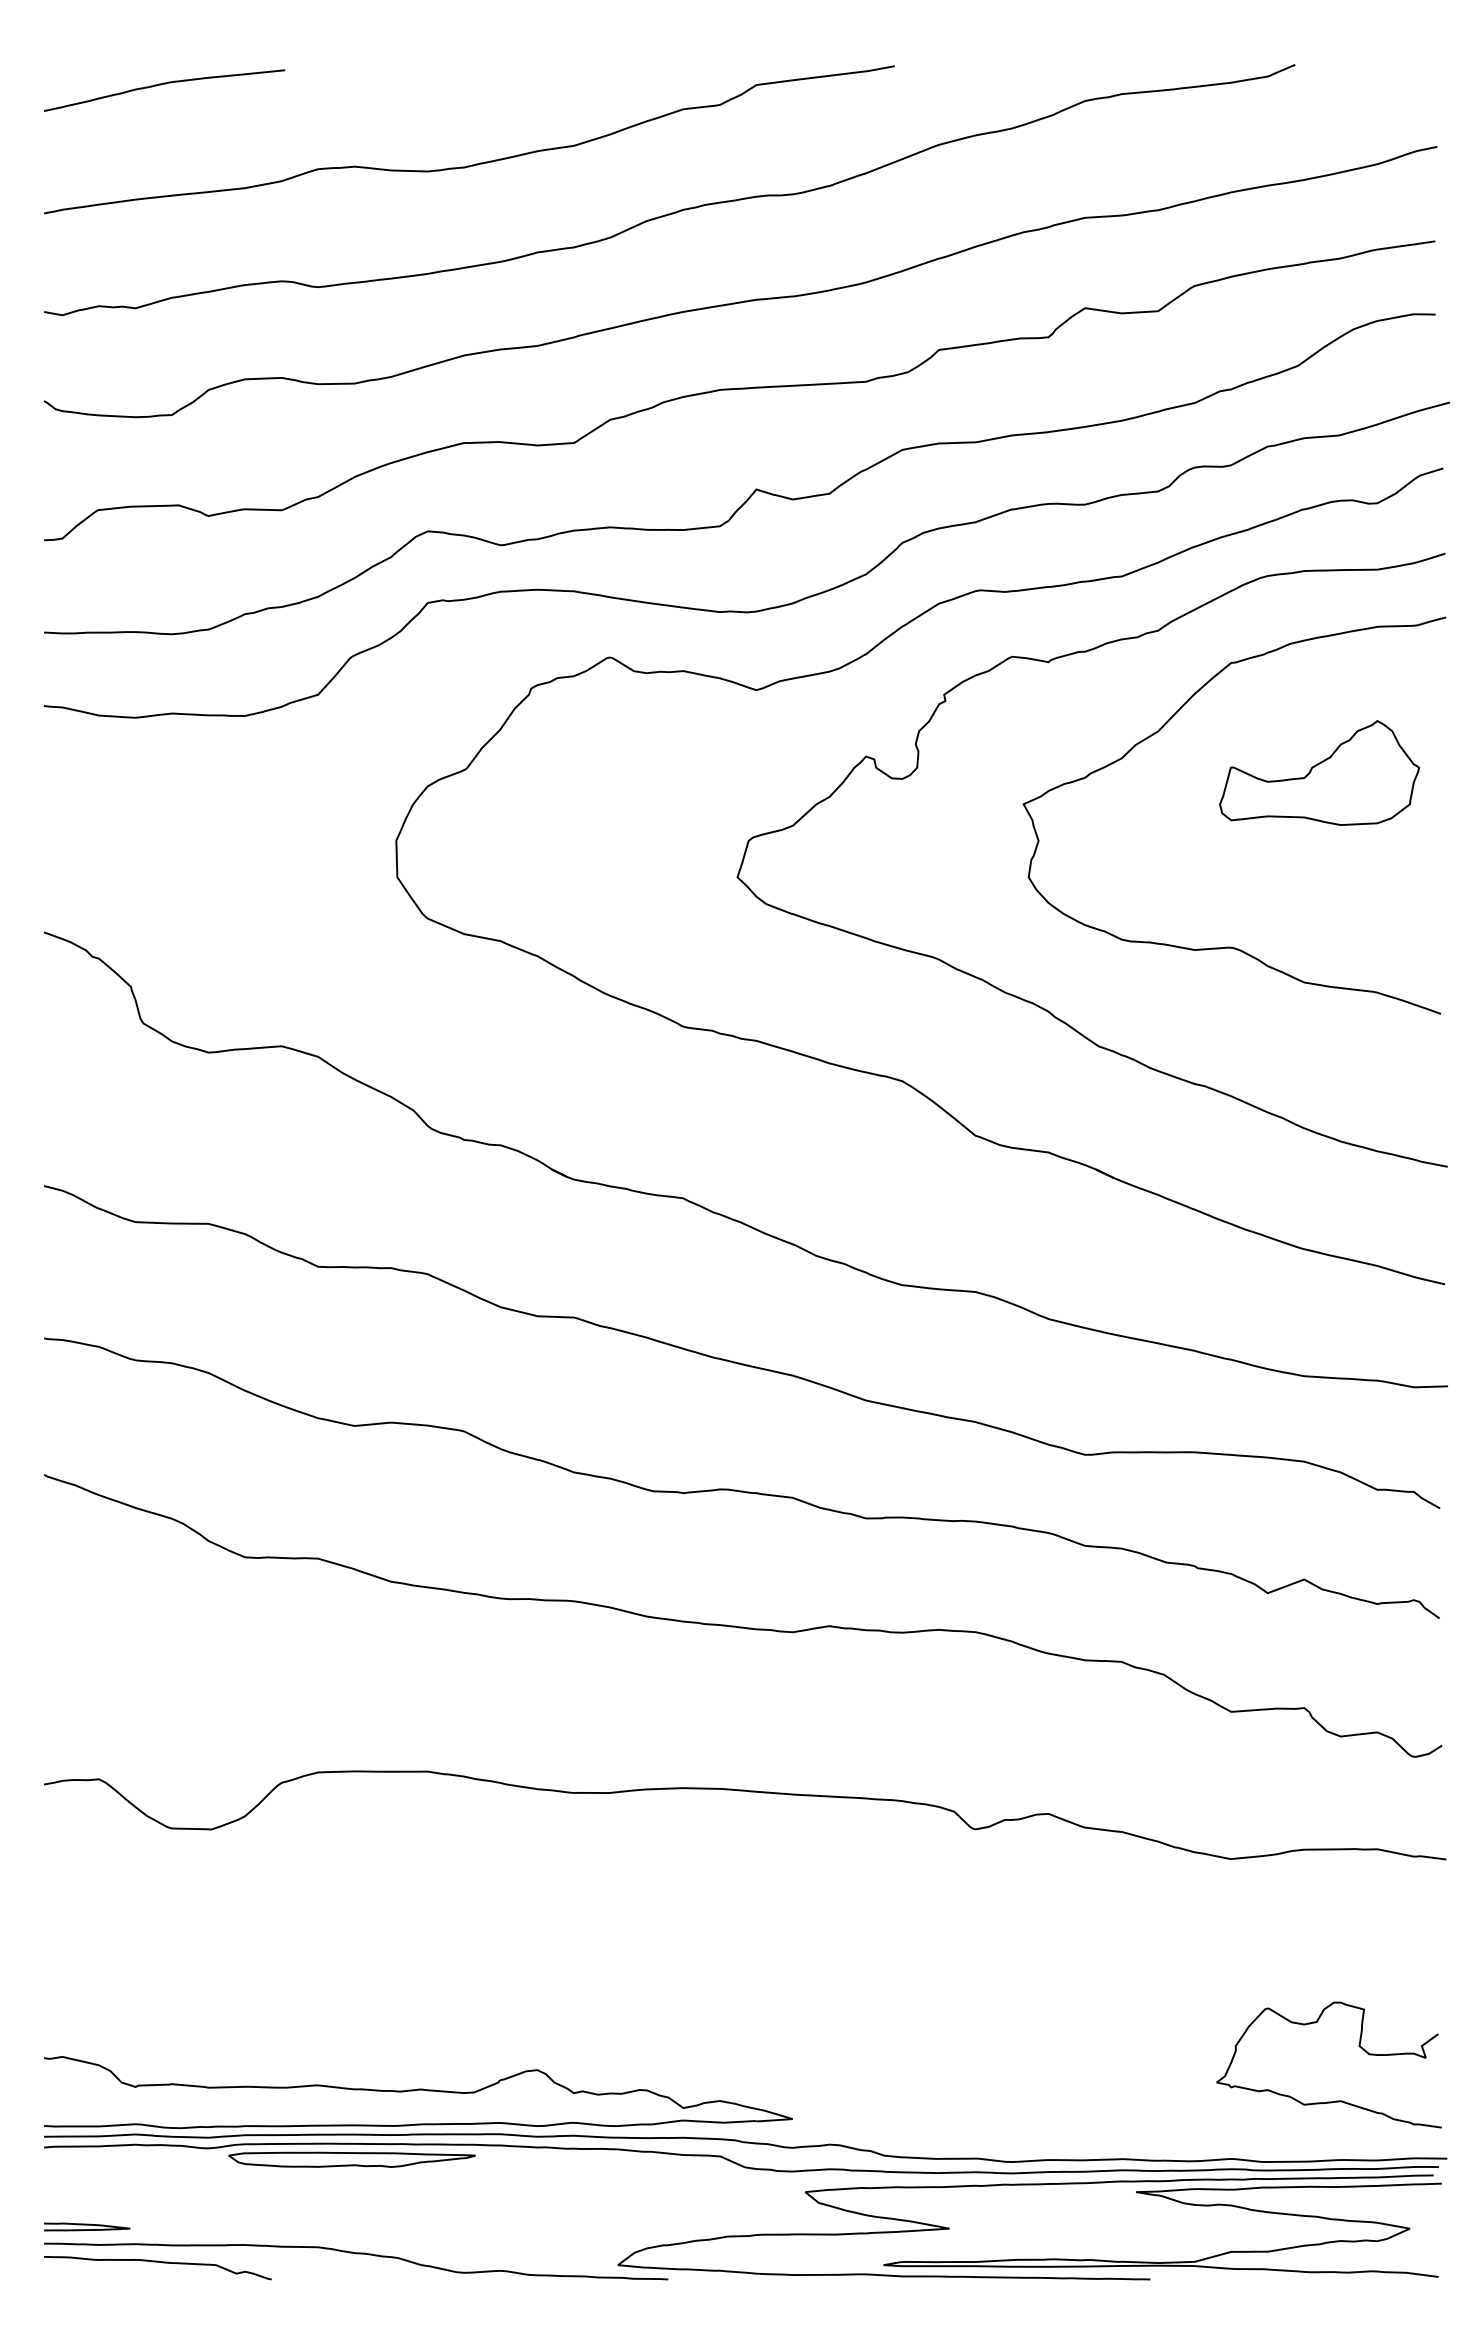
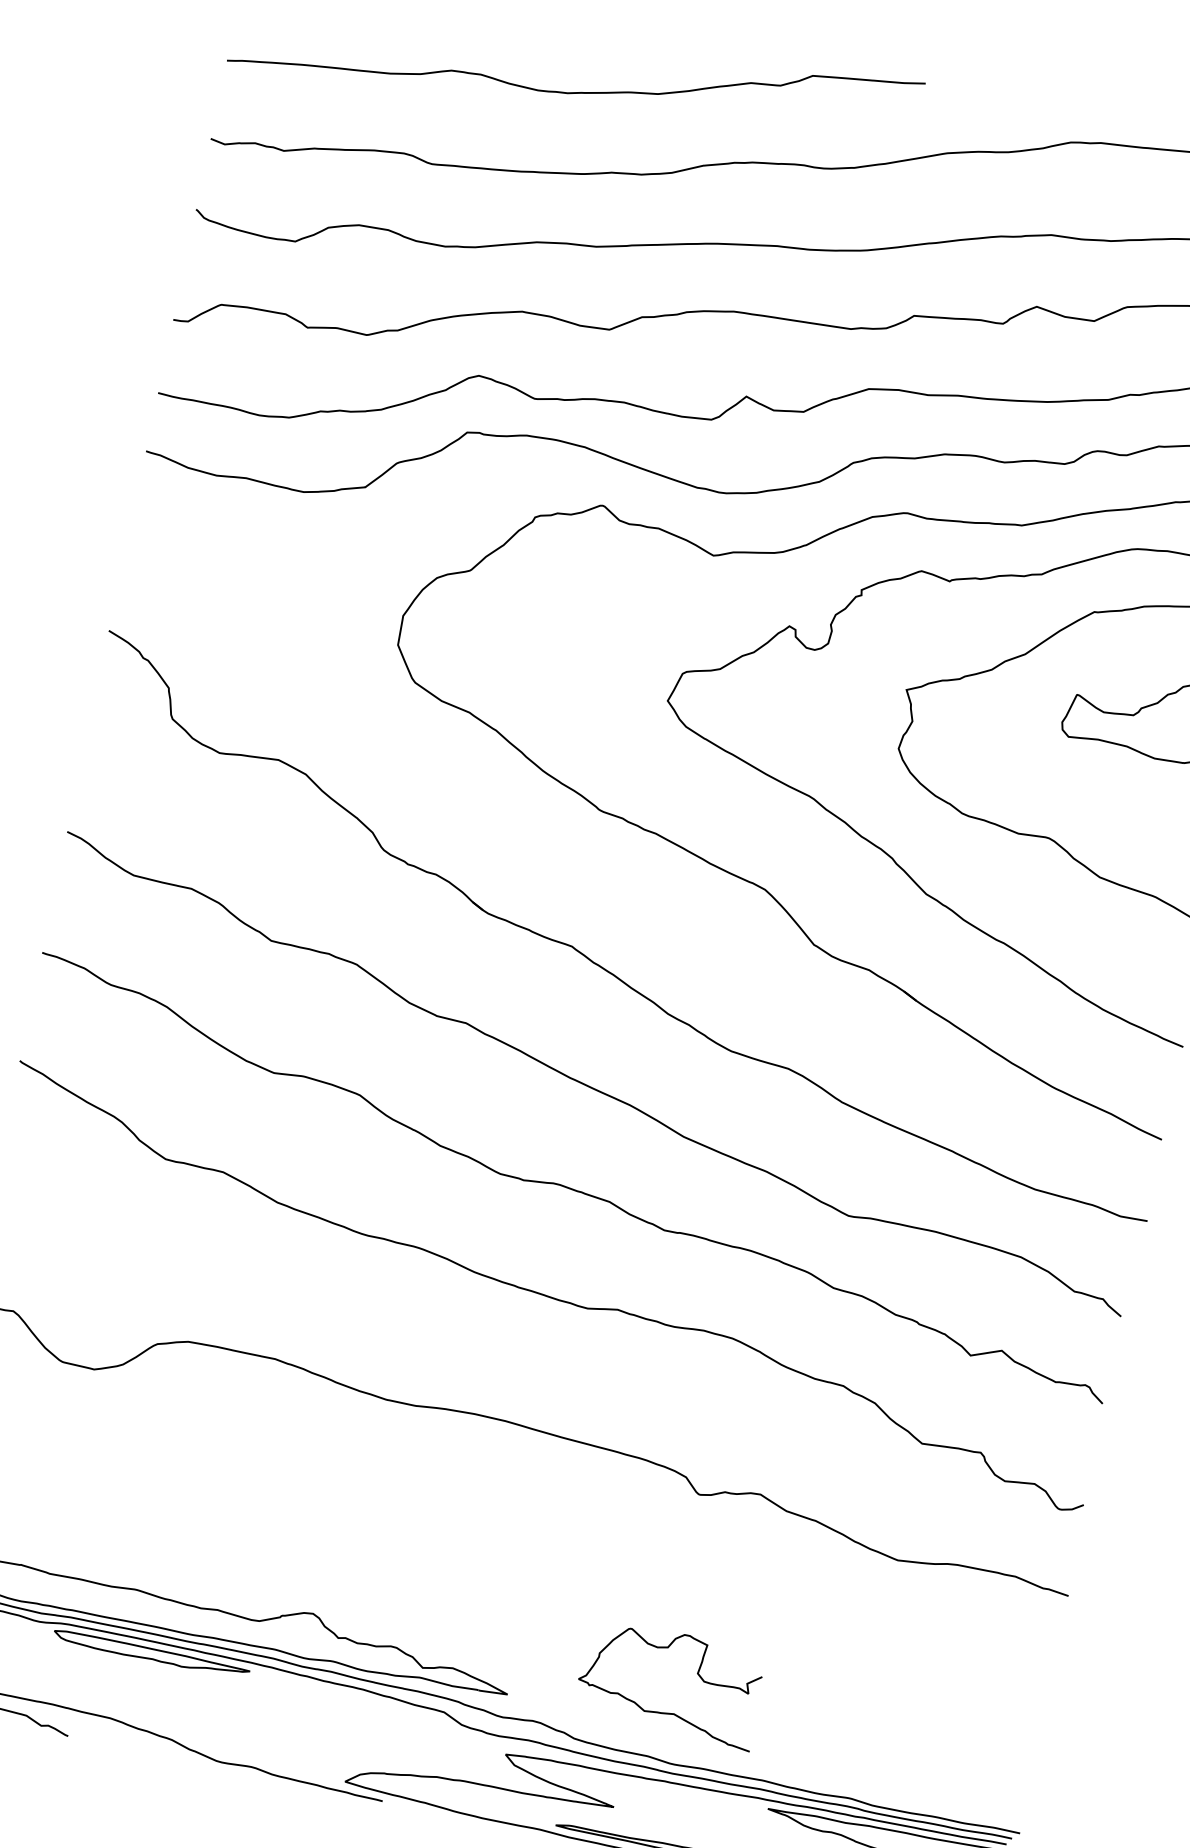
curve: (1358, 2046) -> (696, 1673), moved

